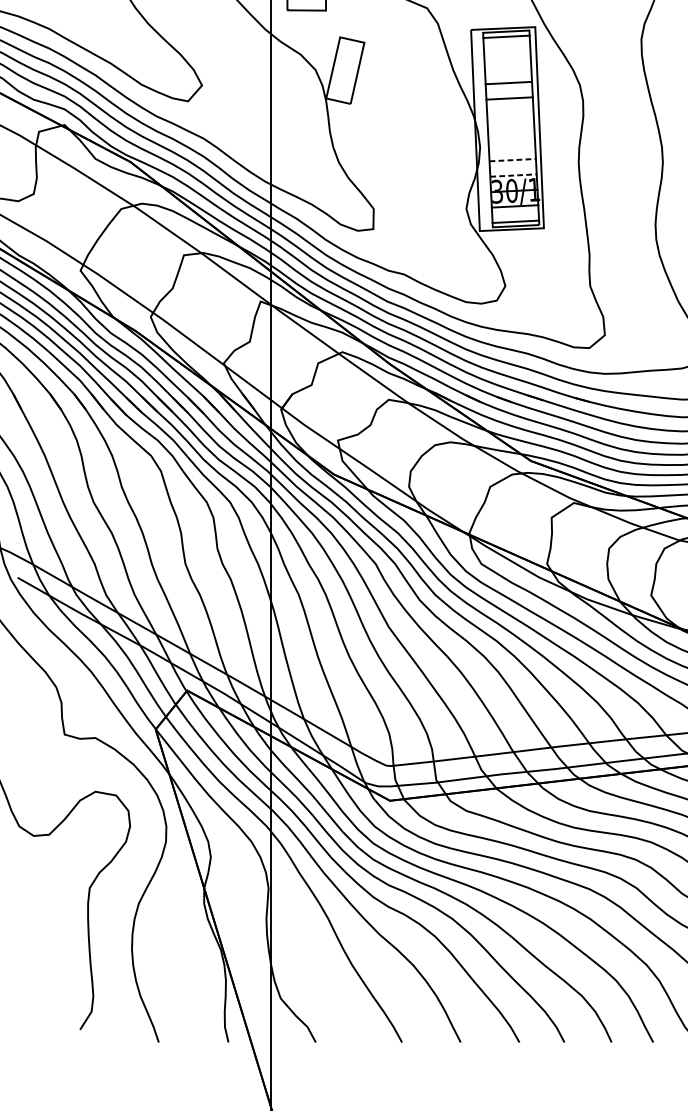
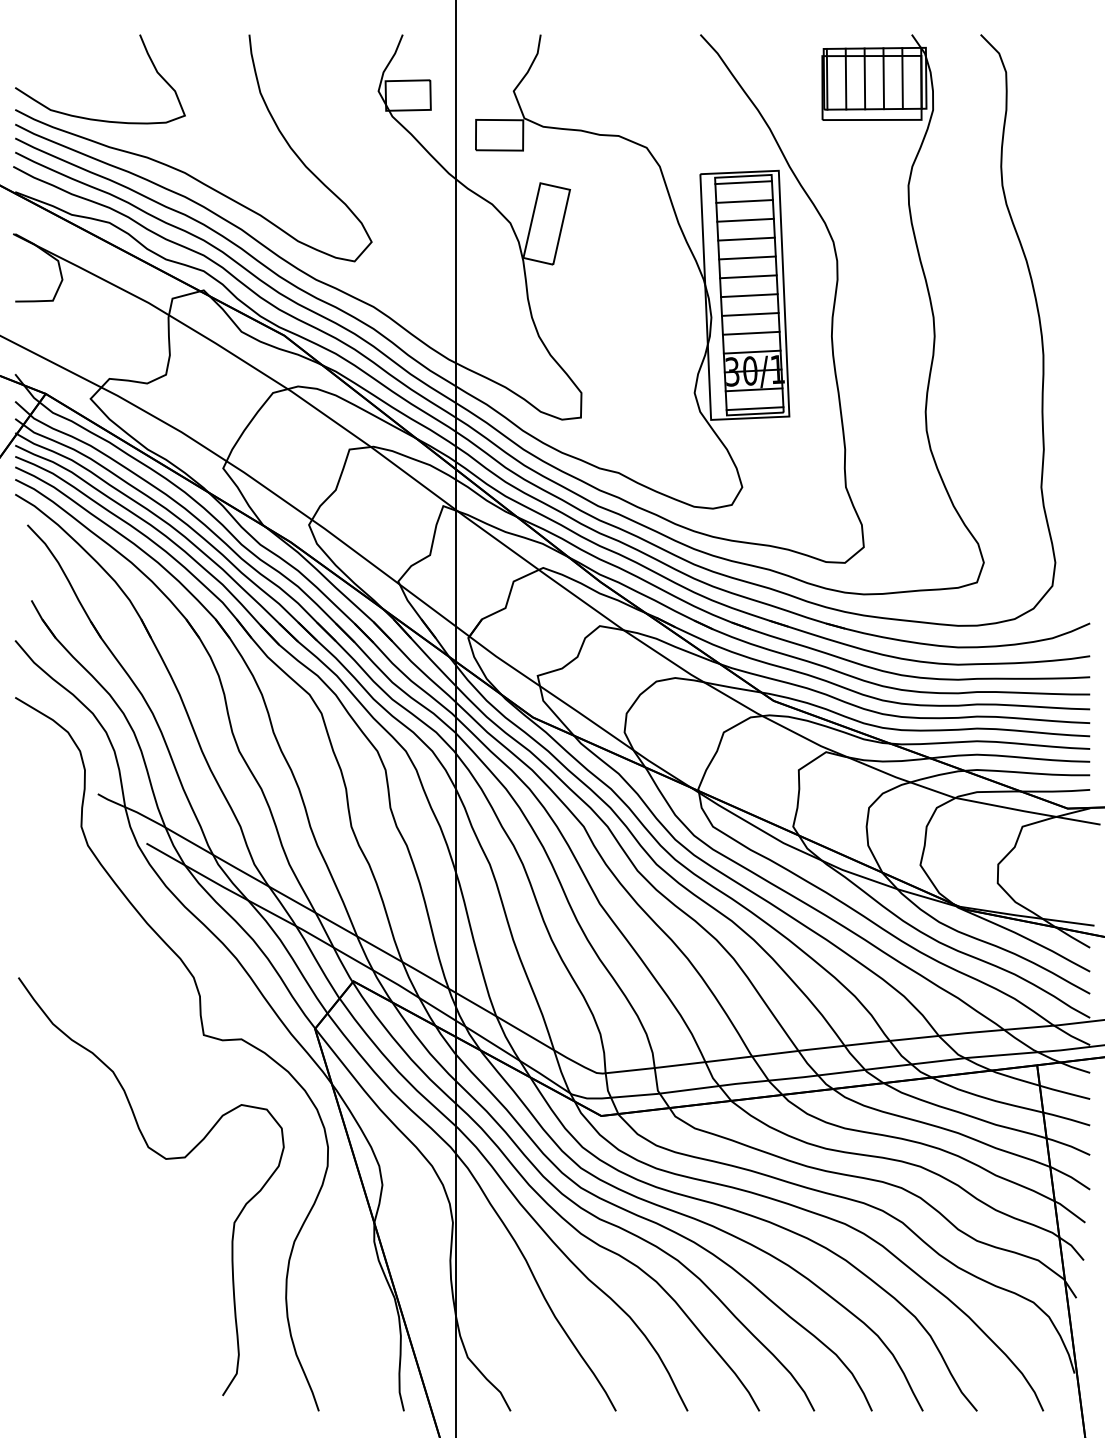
line: (507, 52) -> (744, 201), added
line: (508, 67) -> (745, 219), added
line: (510, 113) -> (748, 276), added
line: (511, 129) -> (749, 295), added
line: (511, 144) -> (749, 314), added
line: (512, 160) -> (751, 333), dashed -> solid
line: (513, 175) -> (752, 352), dashed -> solid

